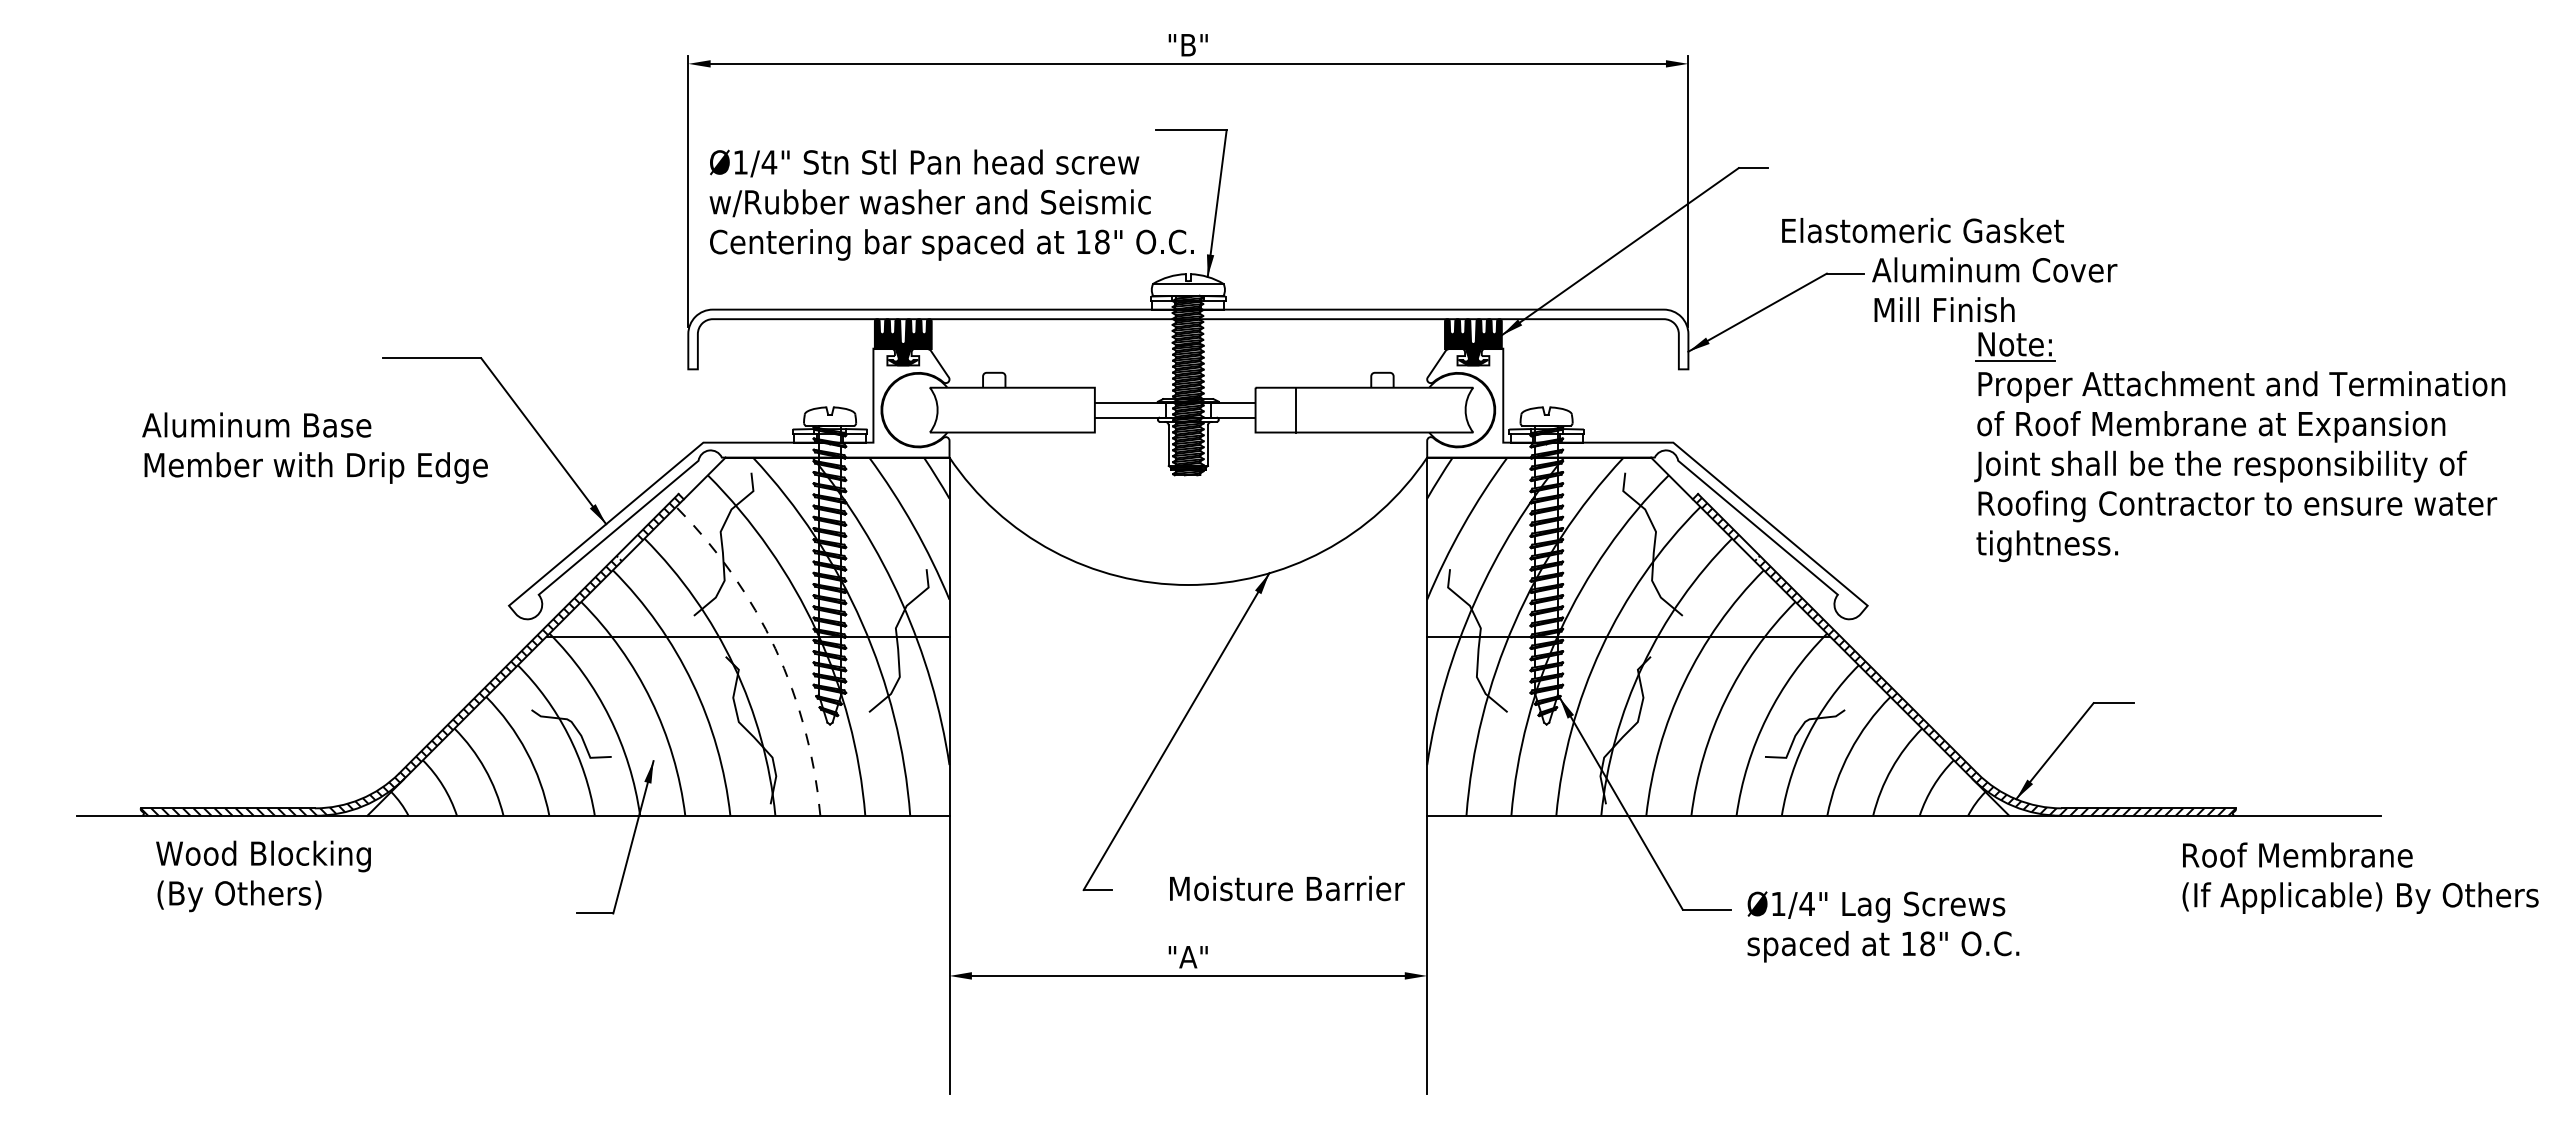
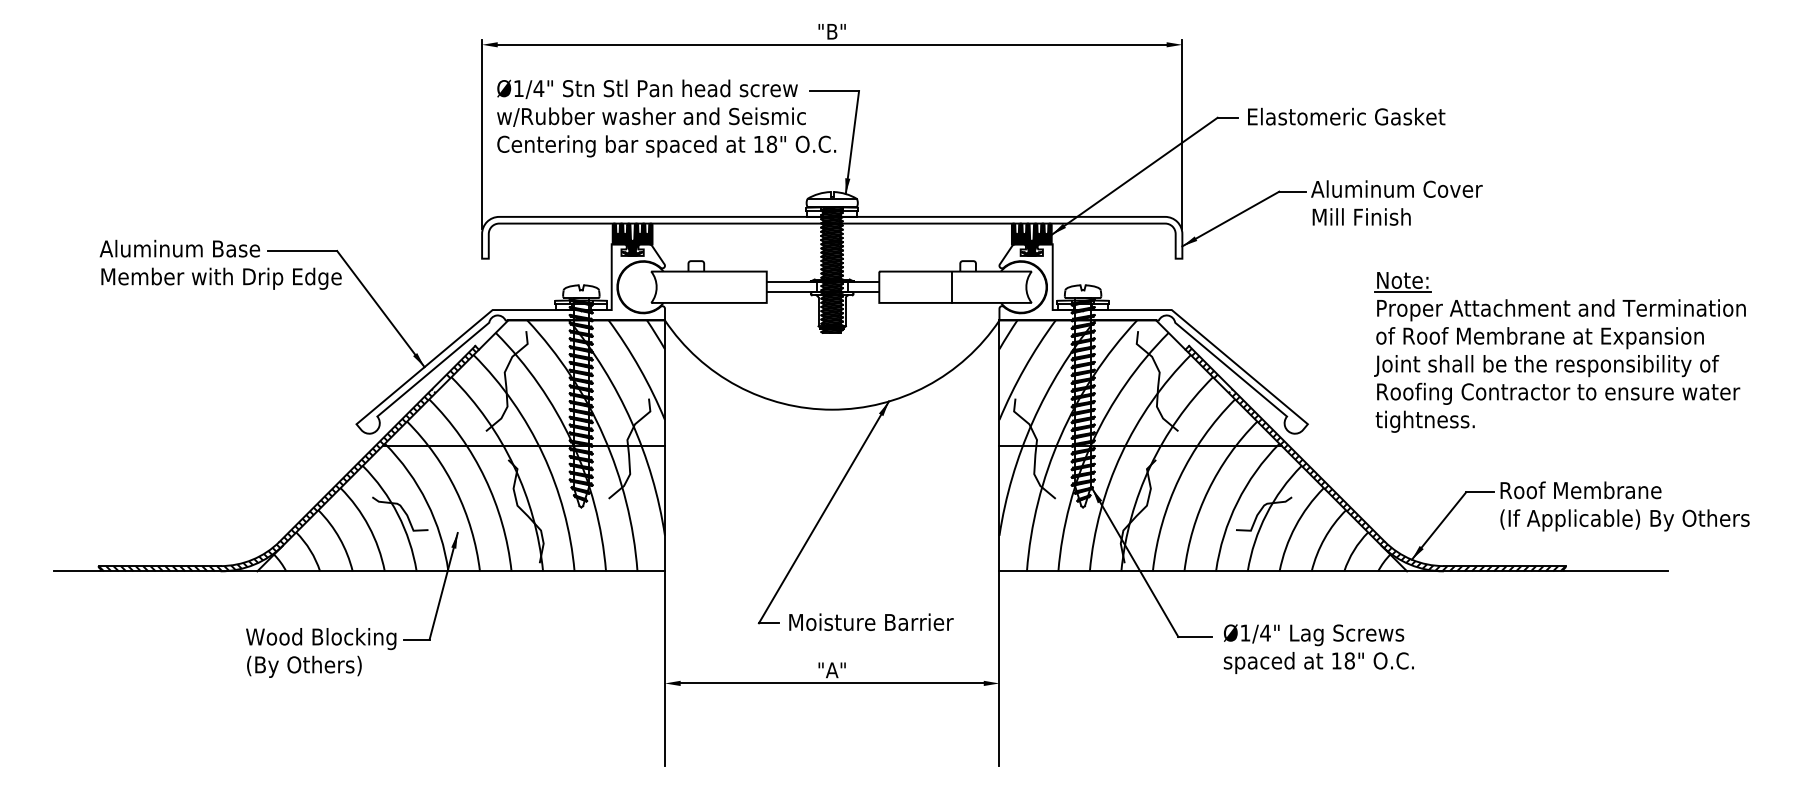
text: (951, 204) -> (666, 118), moved
text: (1922, 230) -> (1346, 116), moved
line: (1296, 409) -> (952, 286), moved
text: (314, 447) -> (220, 264), moved
part: (2240, 457) -> (1560, 359), moved
arc: (775, 648) -> (543, 454), dashed -> solid
text: (263, 876) -> (321, 653), moved
text: (2360, 877) -> (1624, 505), moved
text: (1287, 888) -> (871, 622), moved

